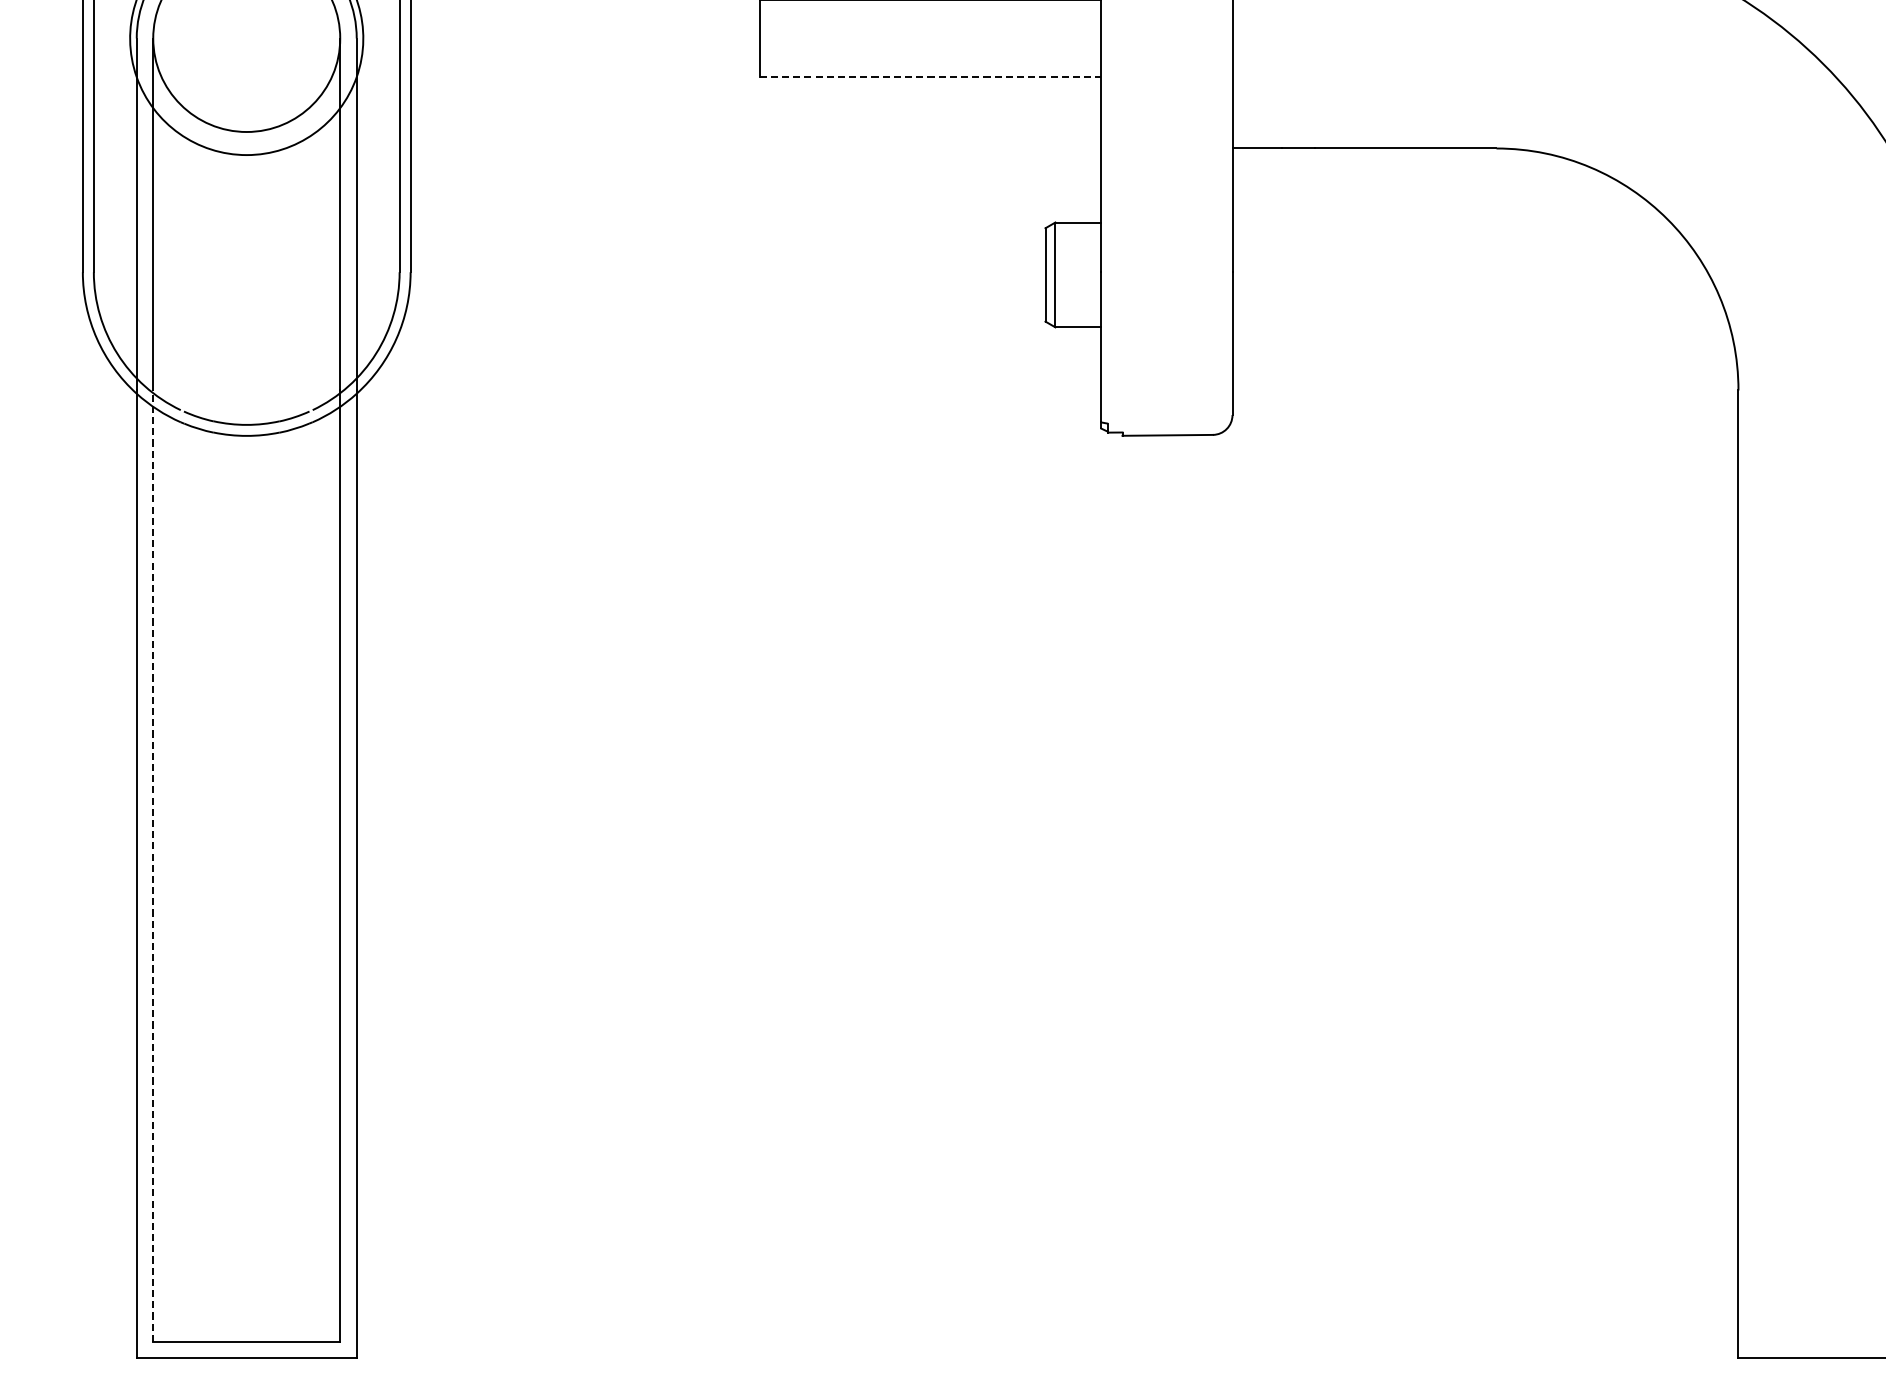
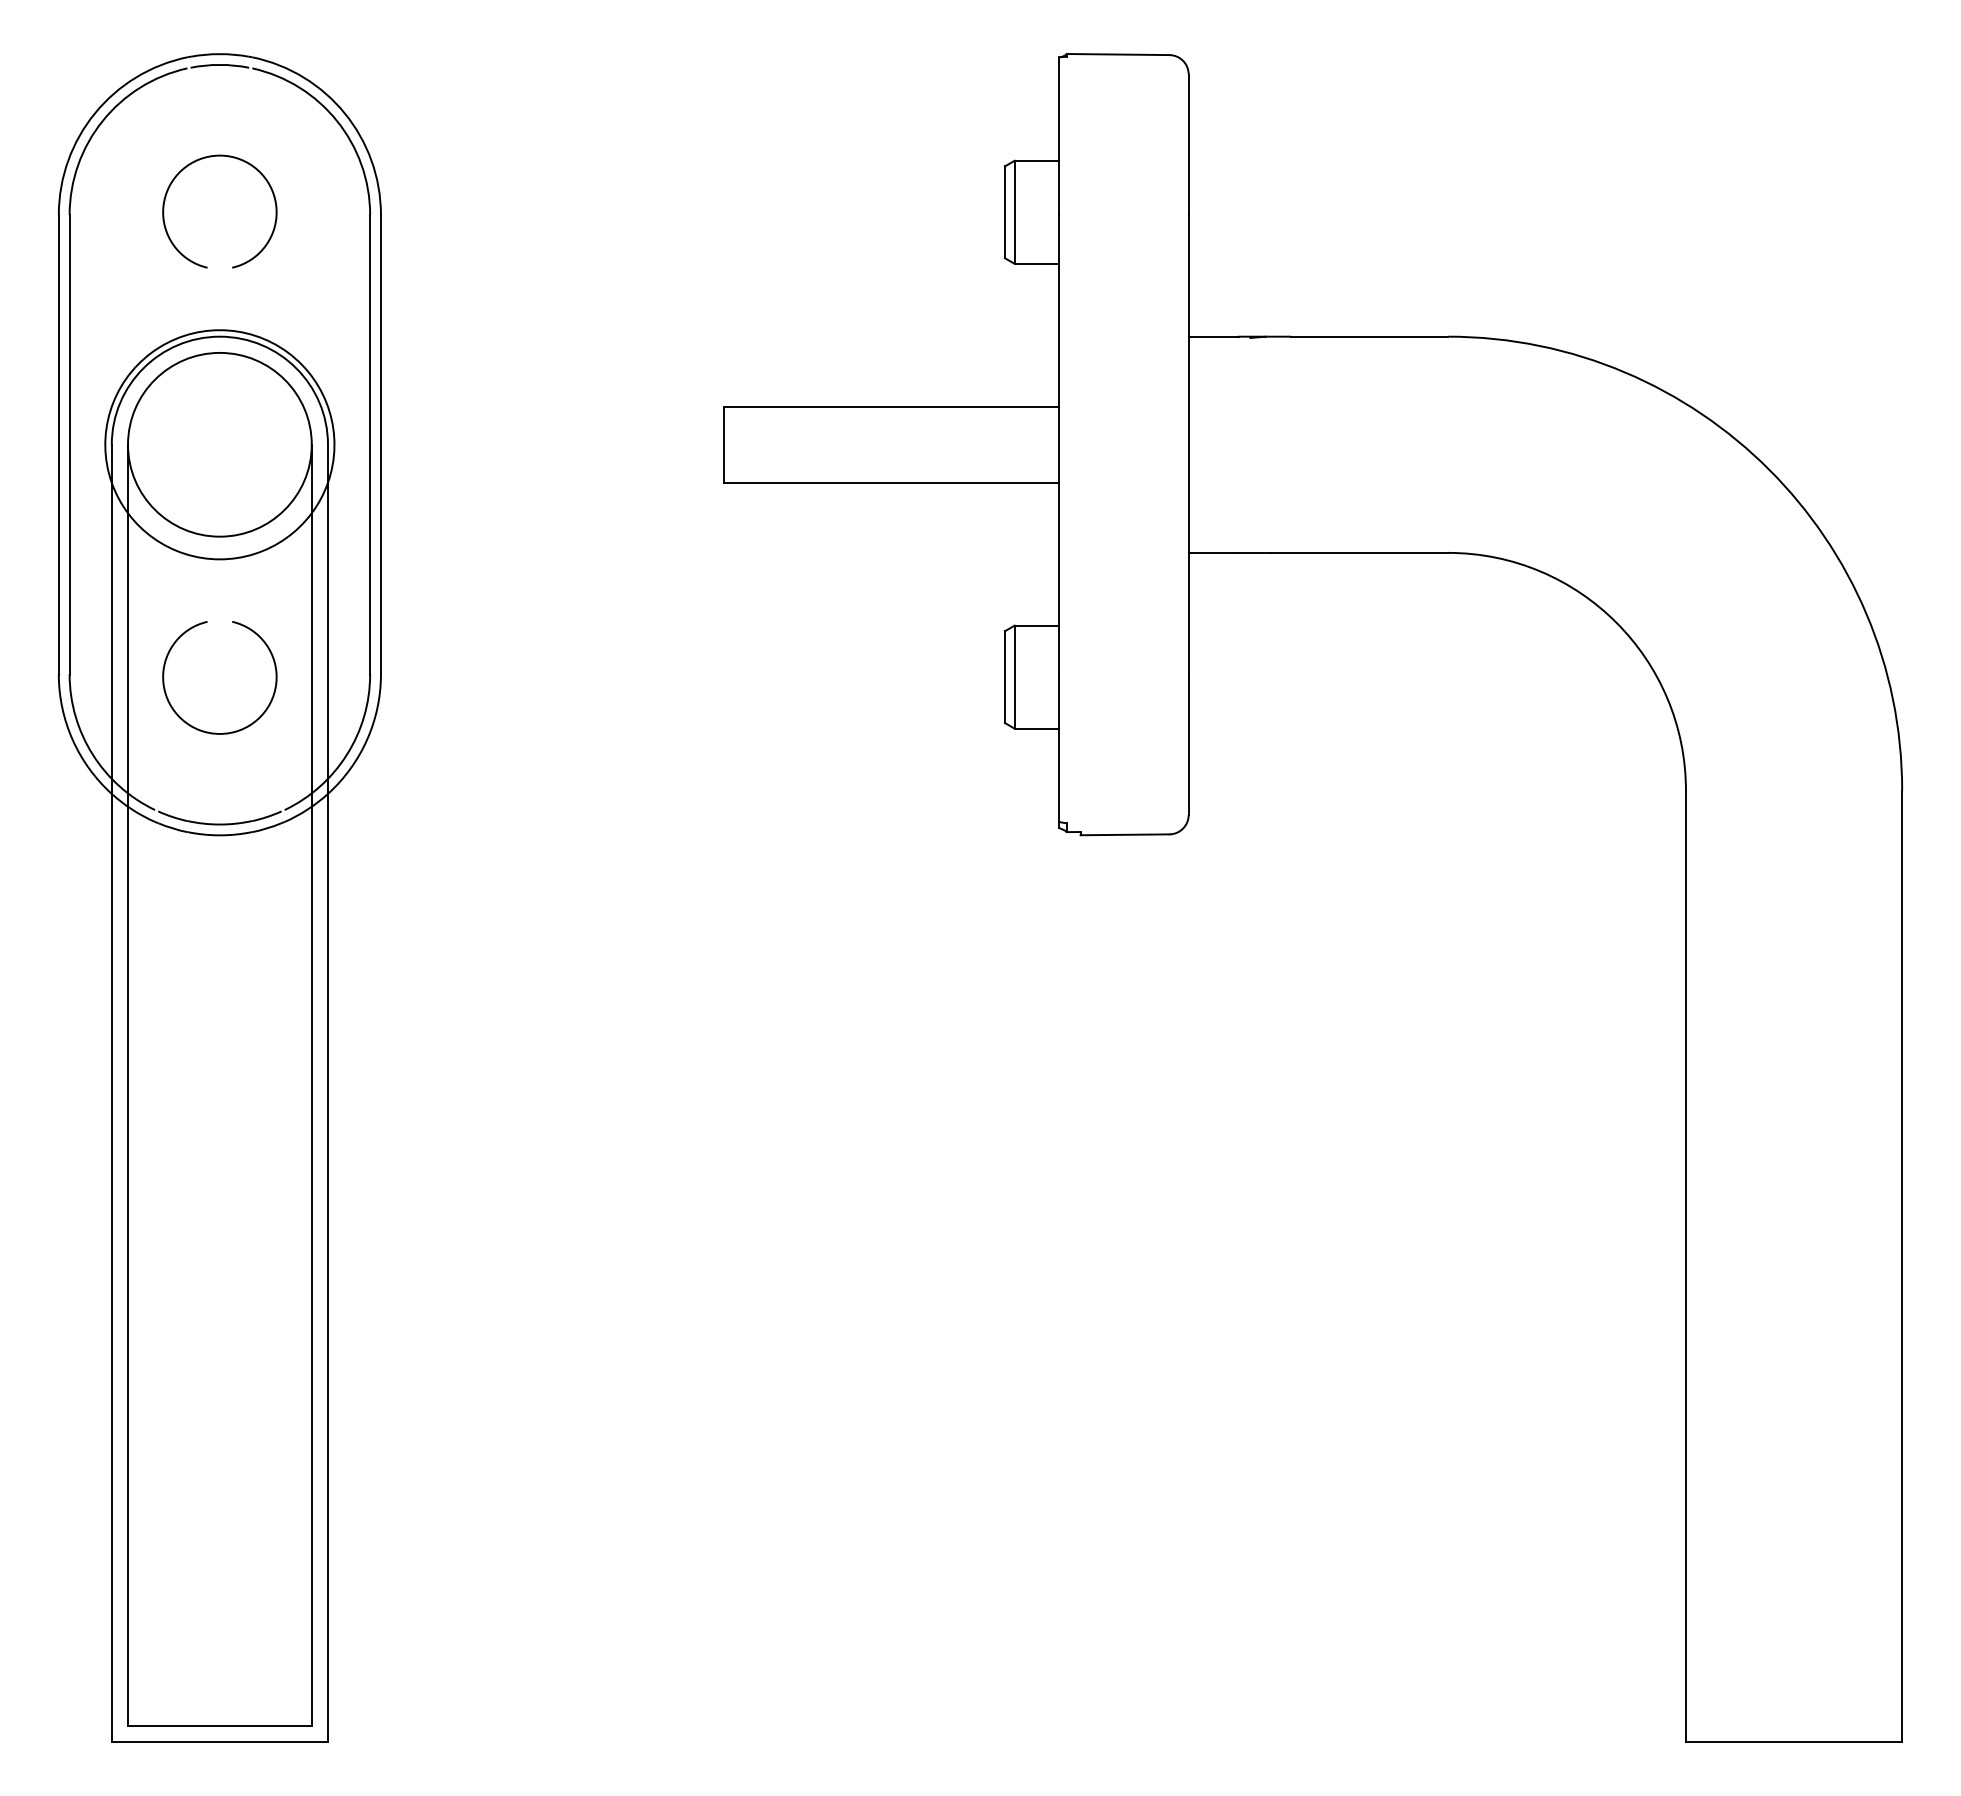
line: (930, 76) -> (891, 482), dashed -> solid
arc: (199, 305) -> (173, 707), added
line: (153, 866) -> (128, 1258), dashed -> solid

